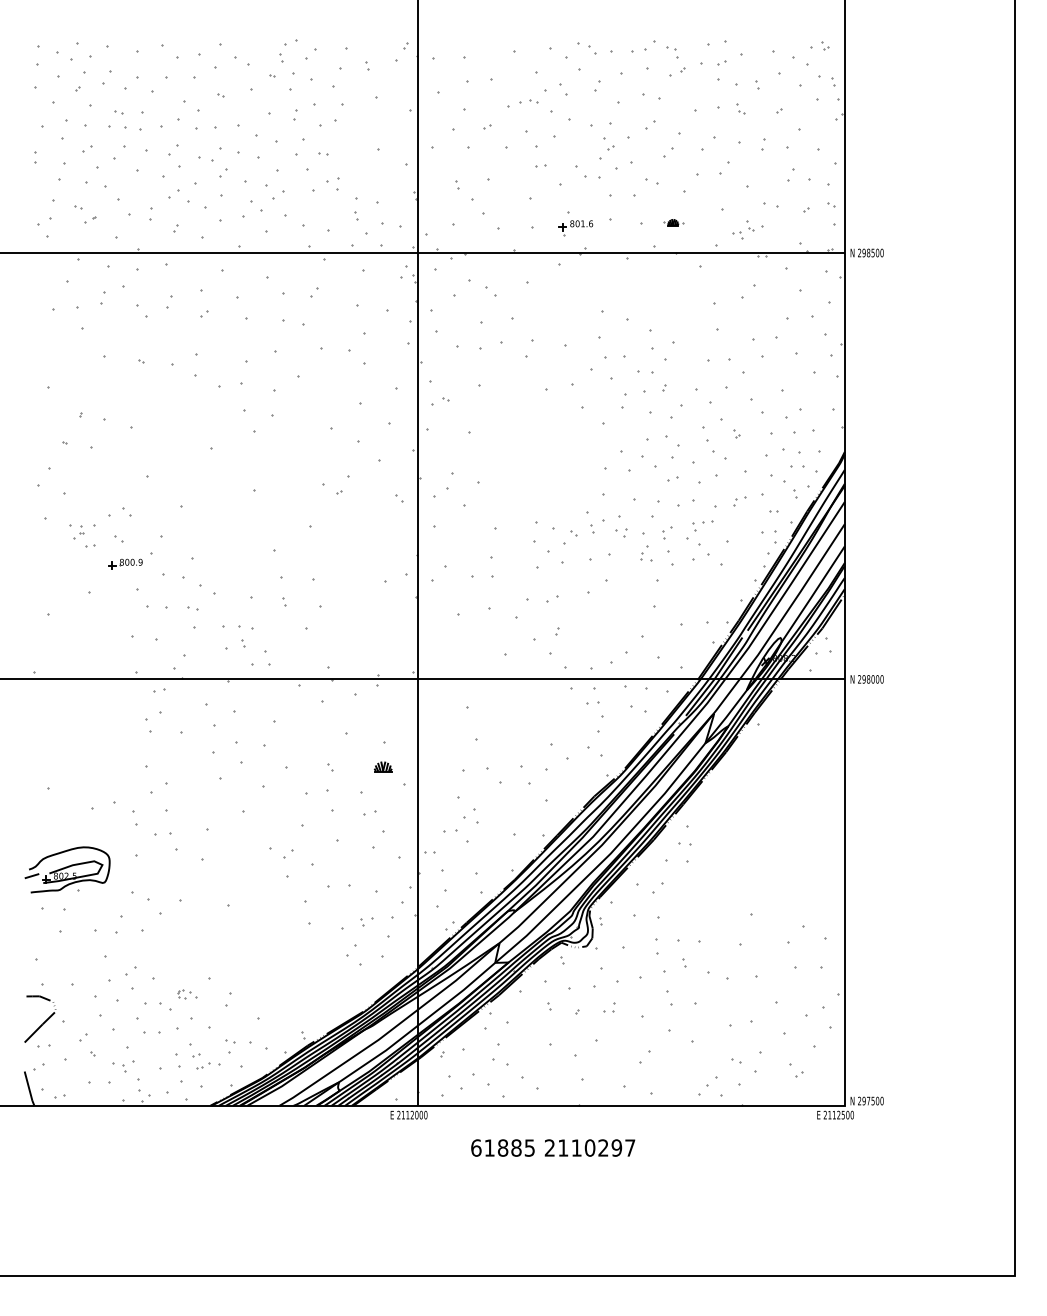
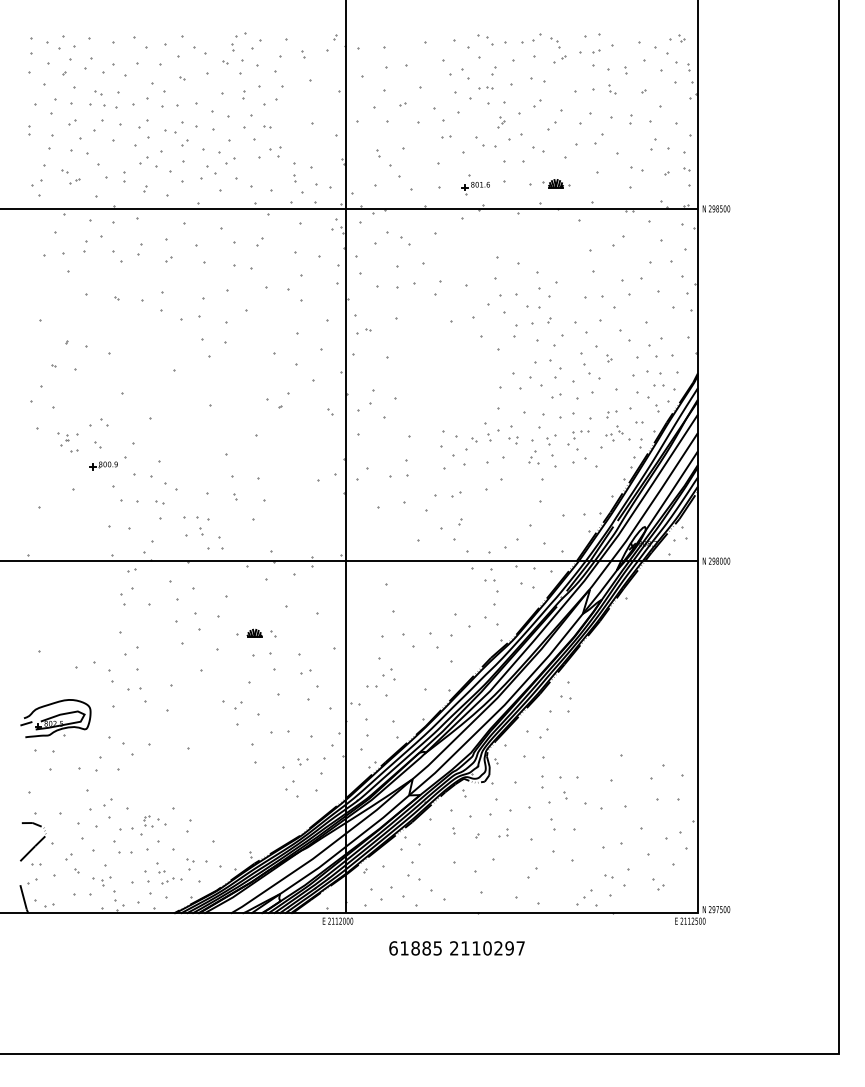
part: (528, 101) -> (485, 87), moved
part: (607, 148) -> (501, 122), size x0.62
part: (673, 222) -> (556, 183), size x1.67
part: (743, 230) -> (614, 433), moved
part: (383, 765) -> (254, 632), moved
part: (187, 994) -> (154, 821), size x1.43

